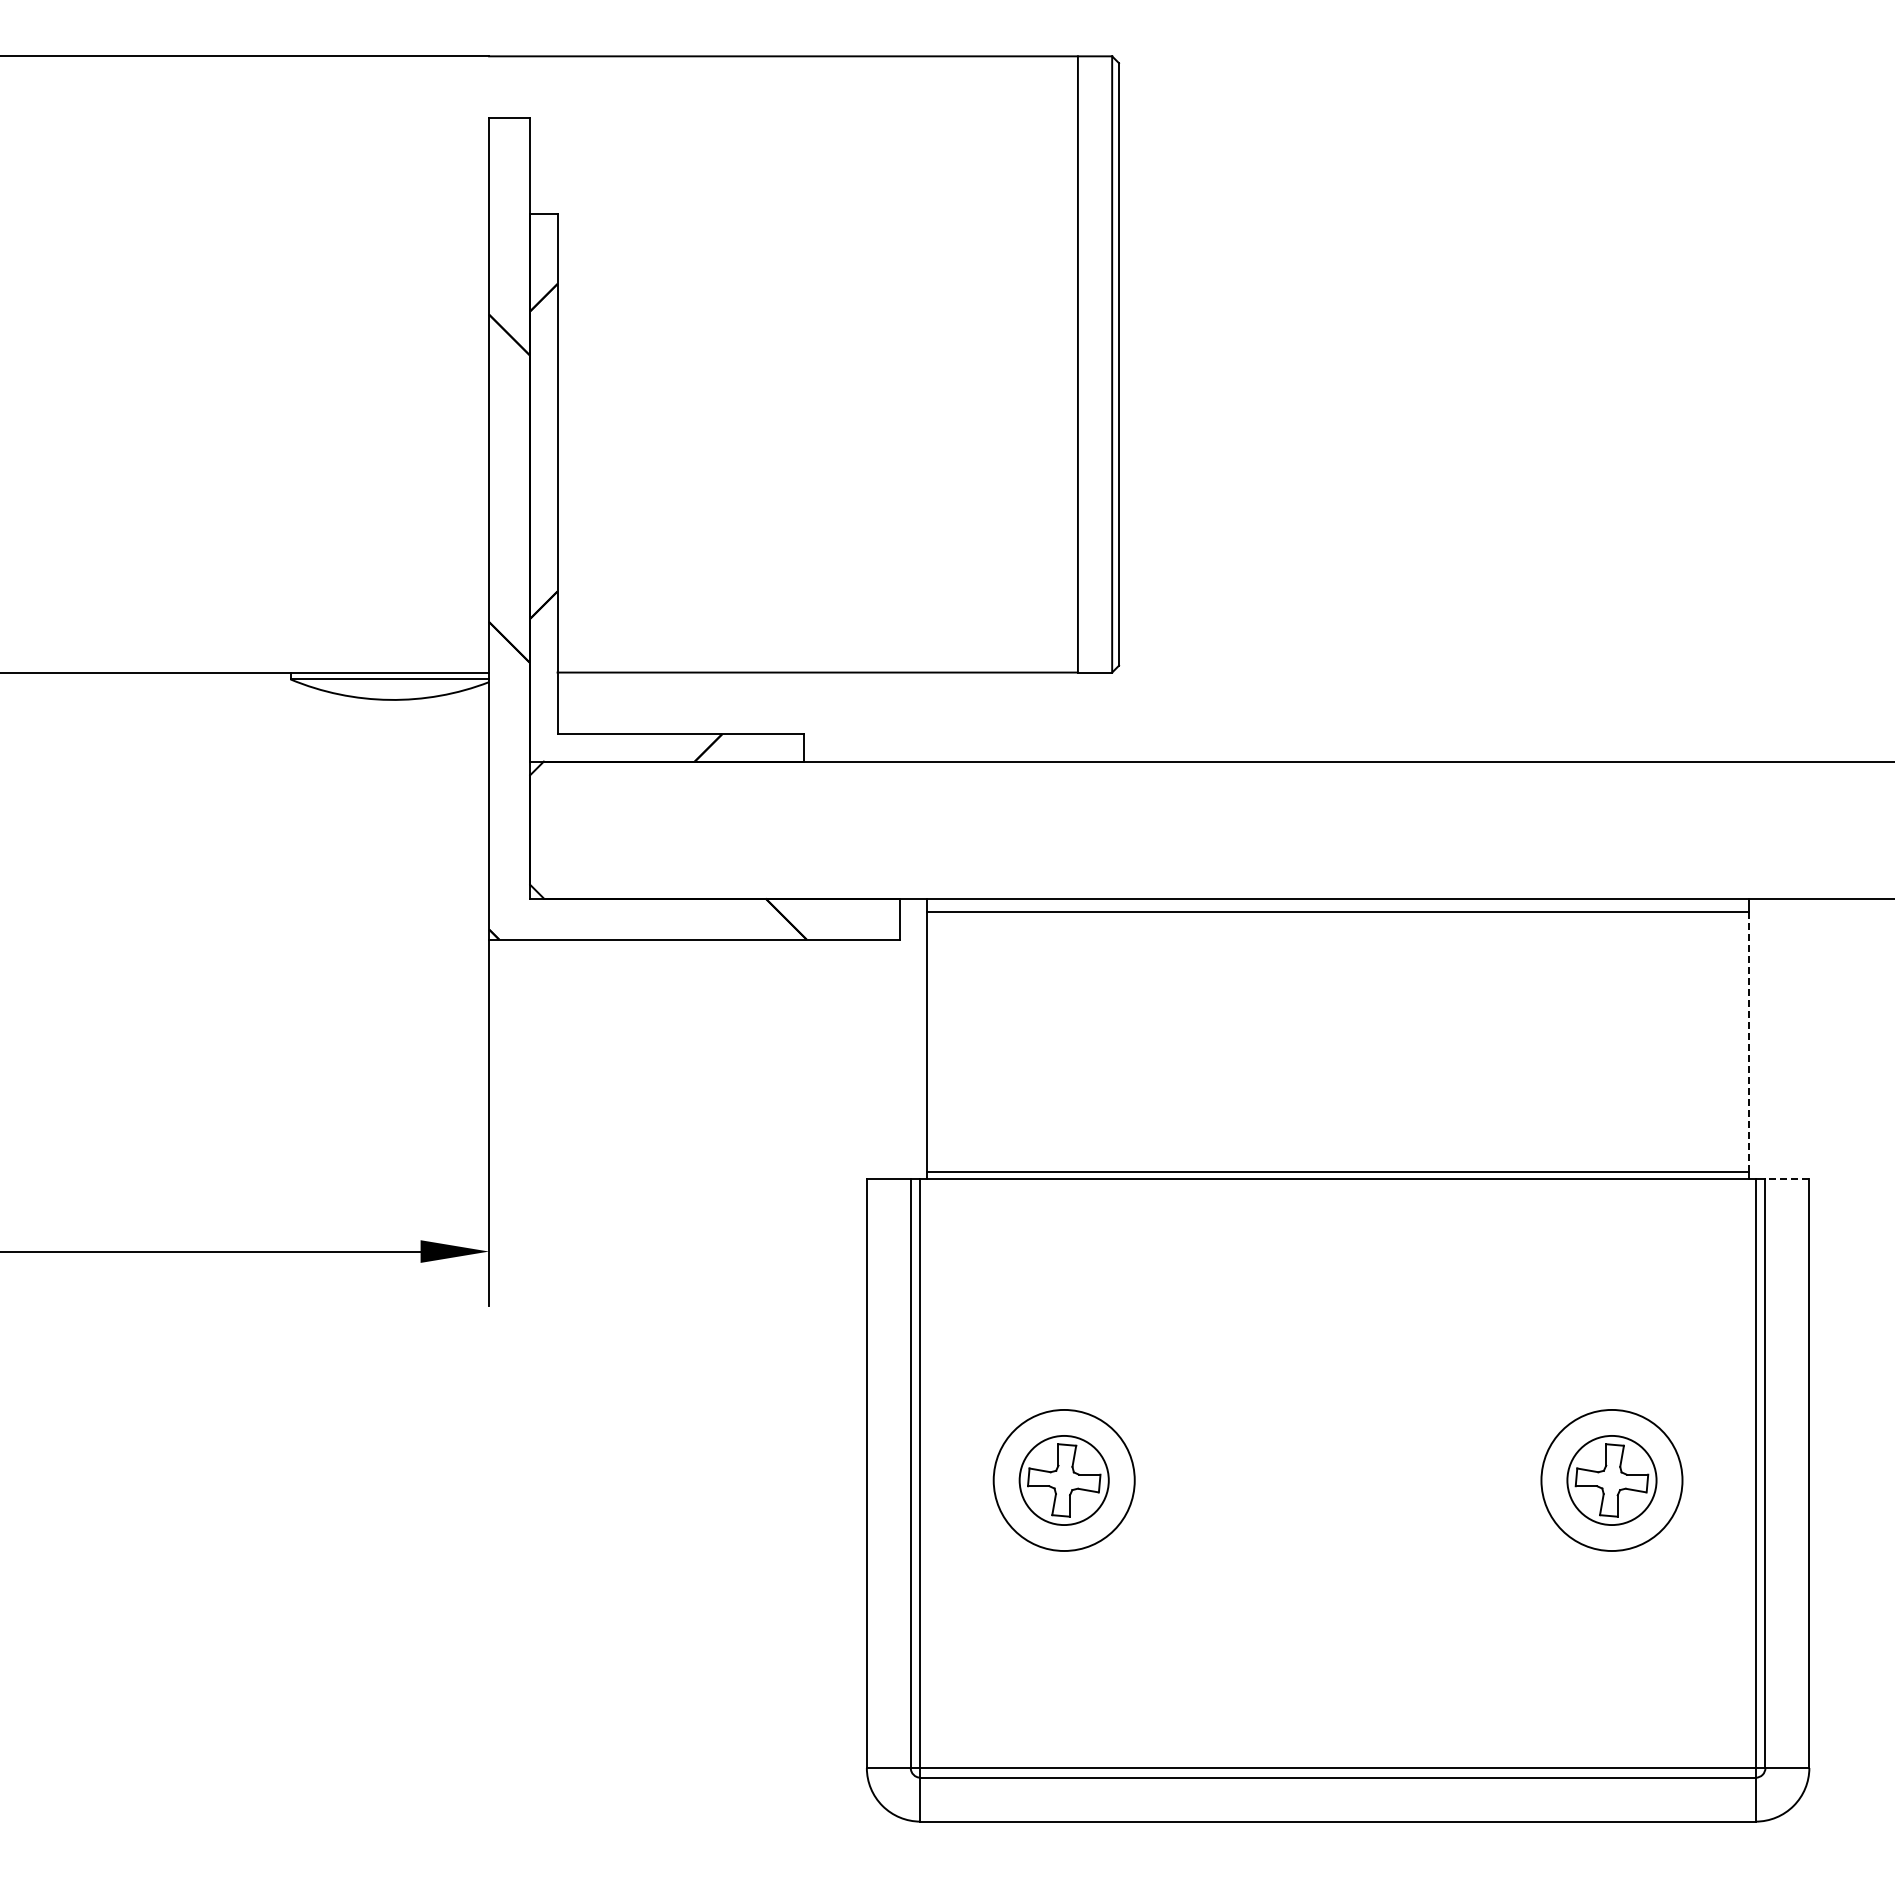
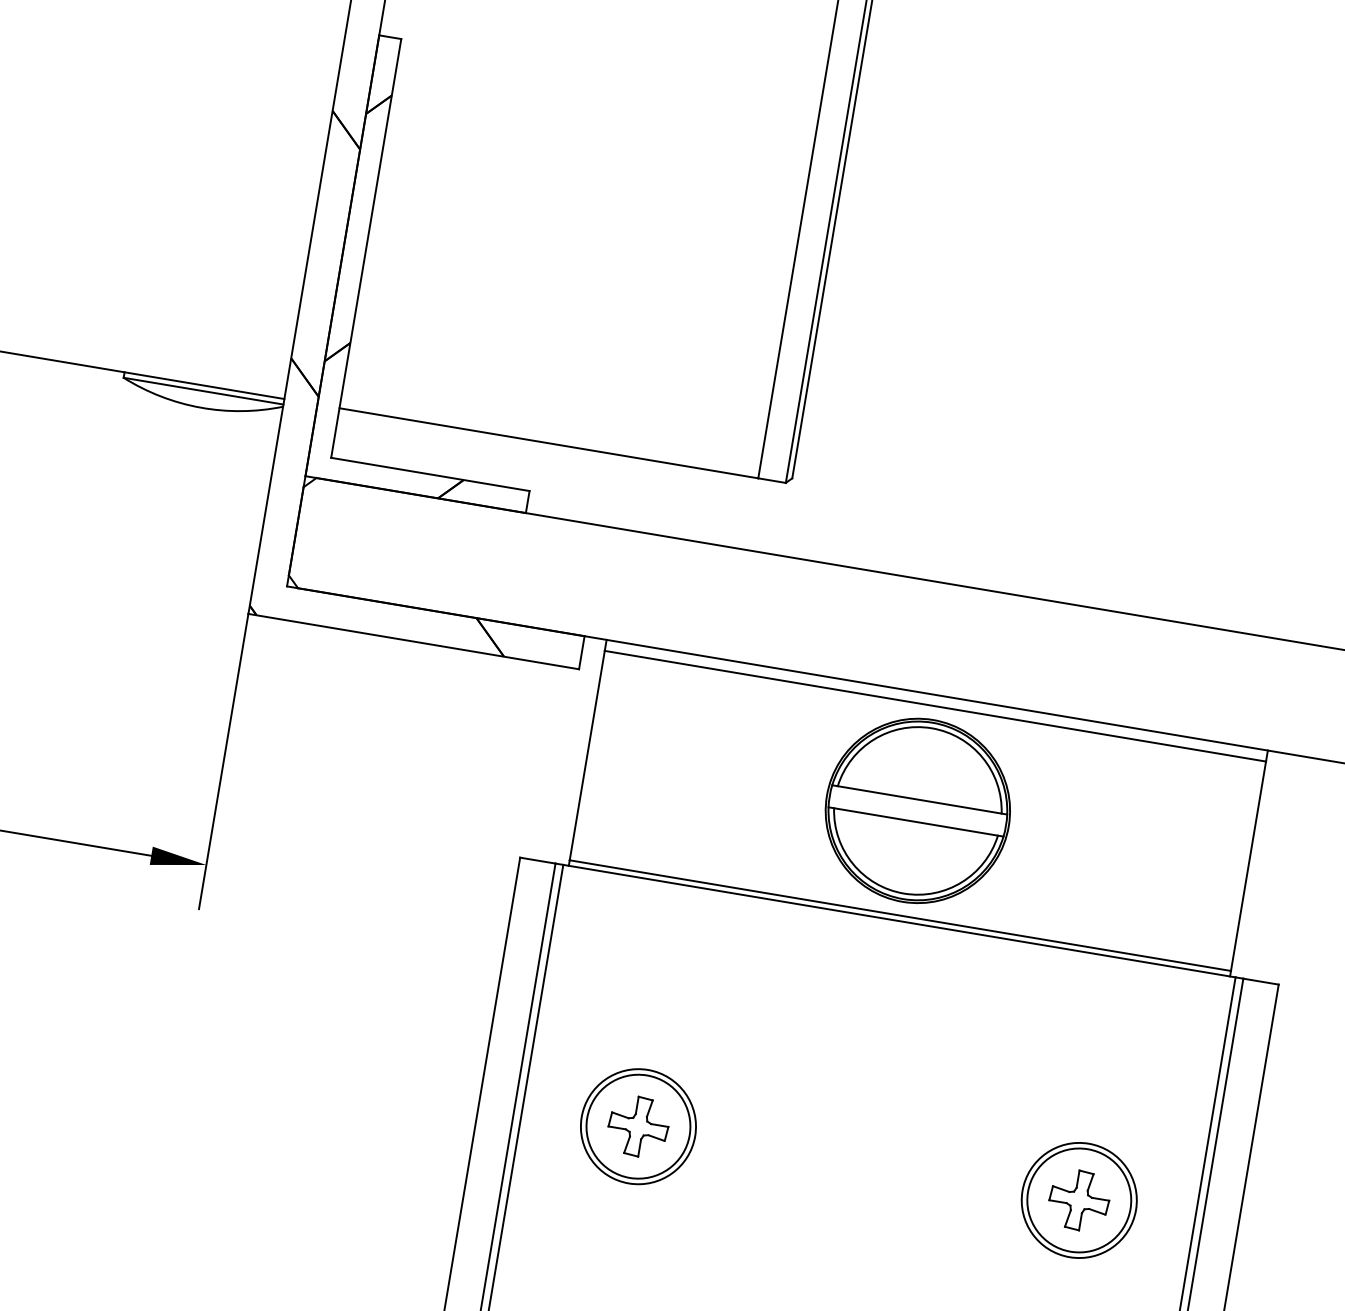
line: (1748, 1041) -> (1248, 865), dashed -> solid
part: (1337, 1042) -> (917, 811), added
line: (1787, 1179) -> (1261, 981), dashed -> solid
circle: (1063, 1480) -> (637, 1126), size x1.43
circle: (1611, 1480) -> (1078, 1200), size x1.43

